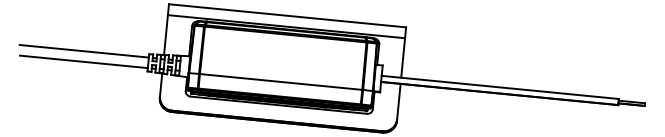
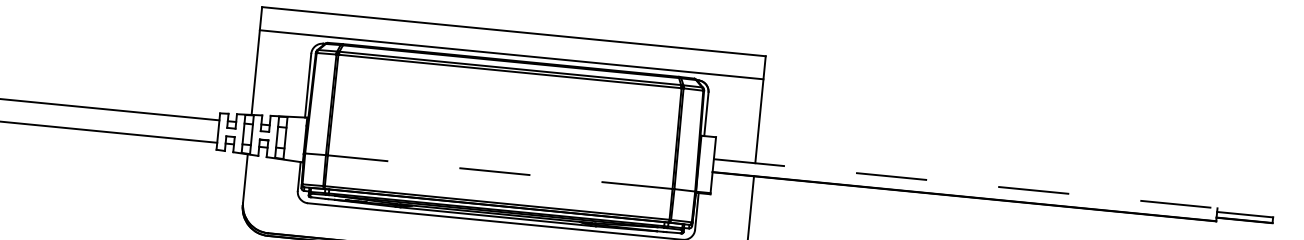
line: (281, 81) -> (501, 171), solid -> dashed
line: (500, 87) -> (966, 183), solid -> dashed

